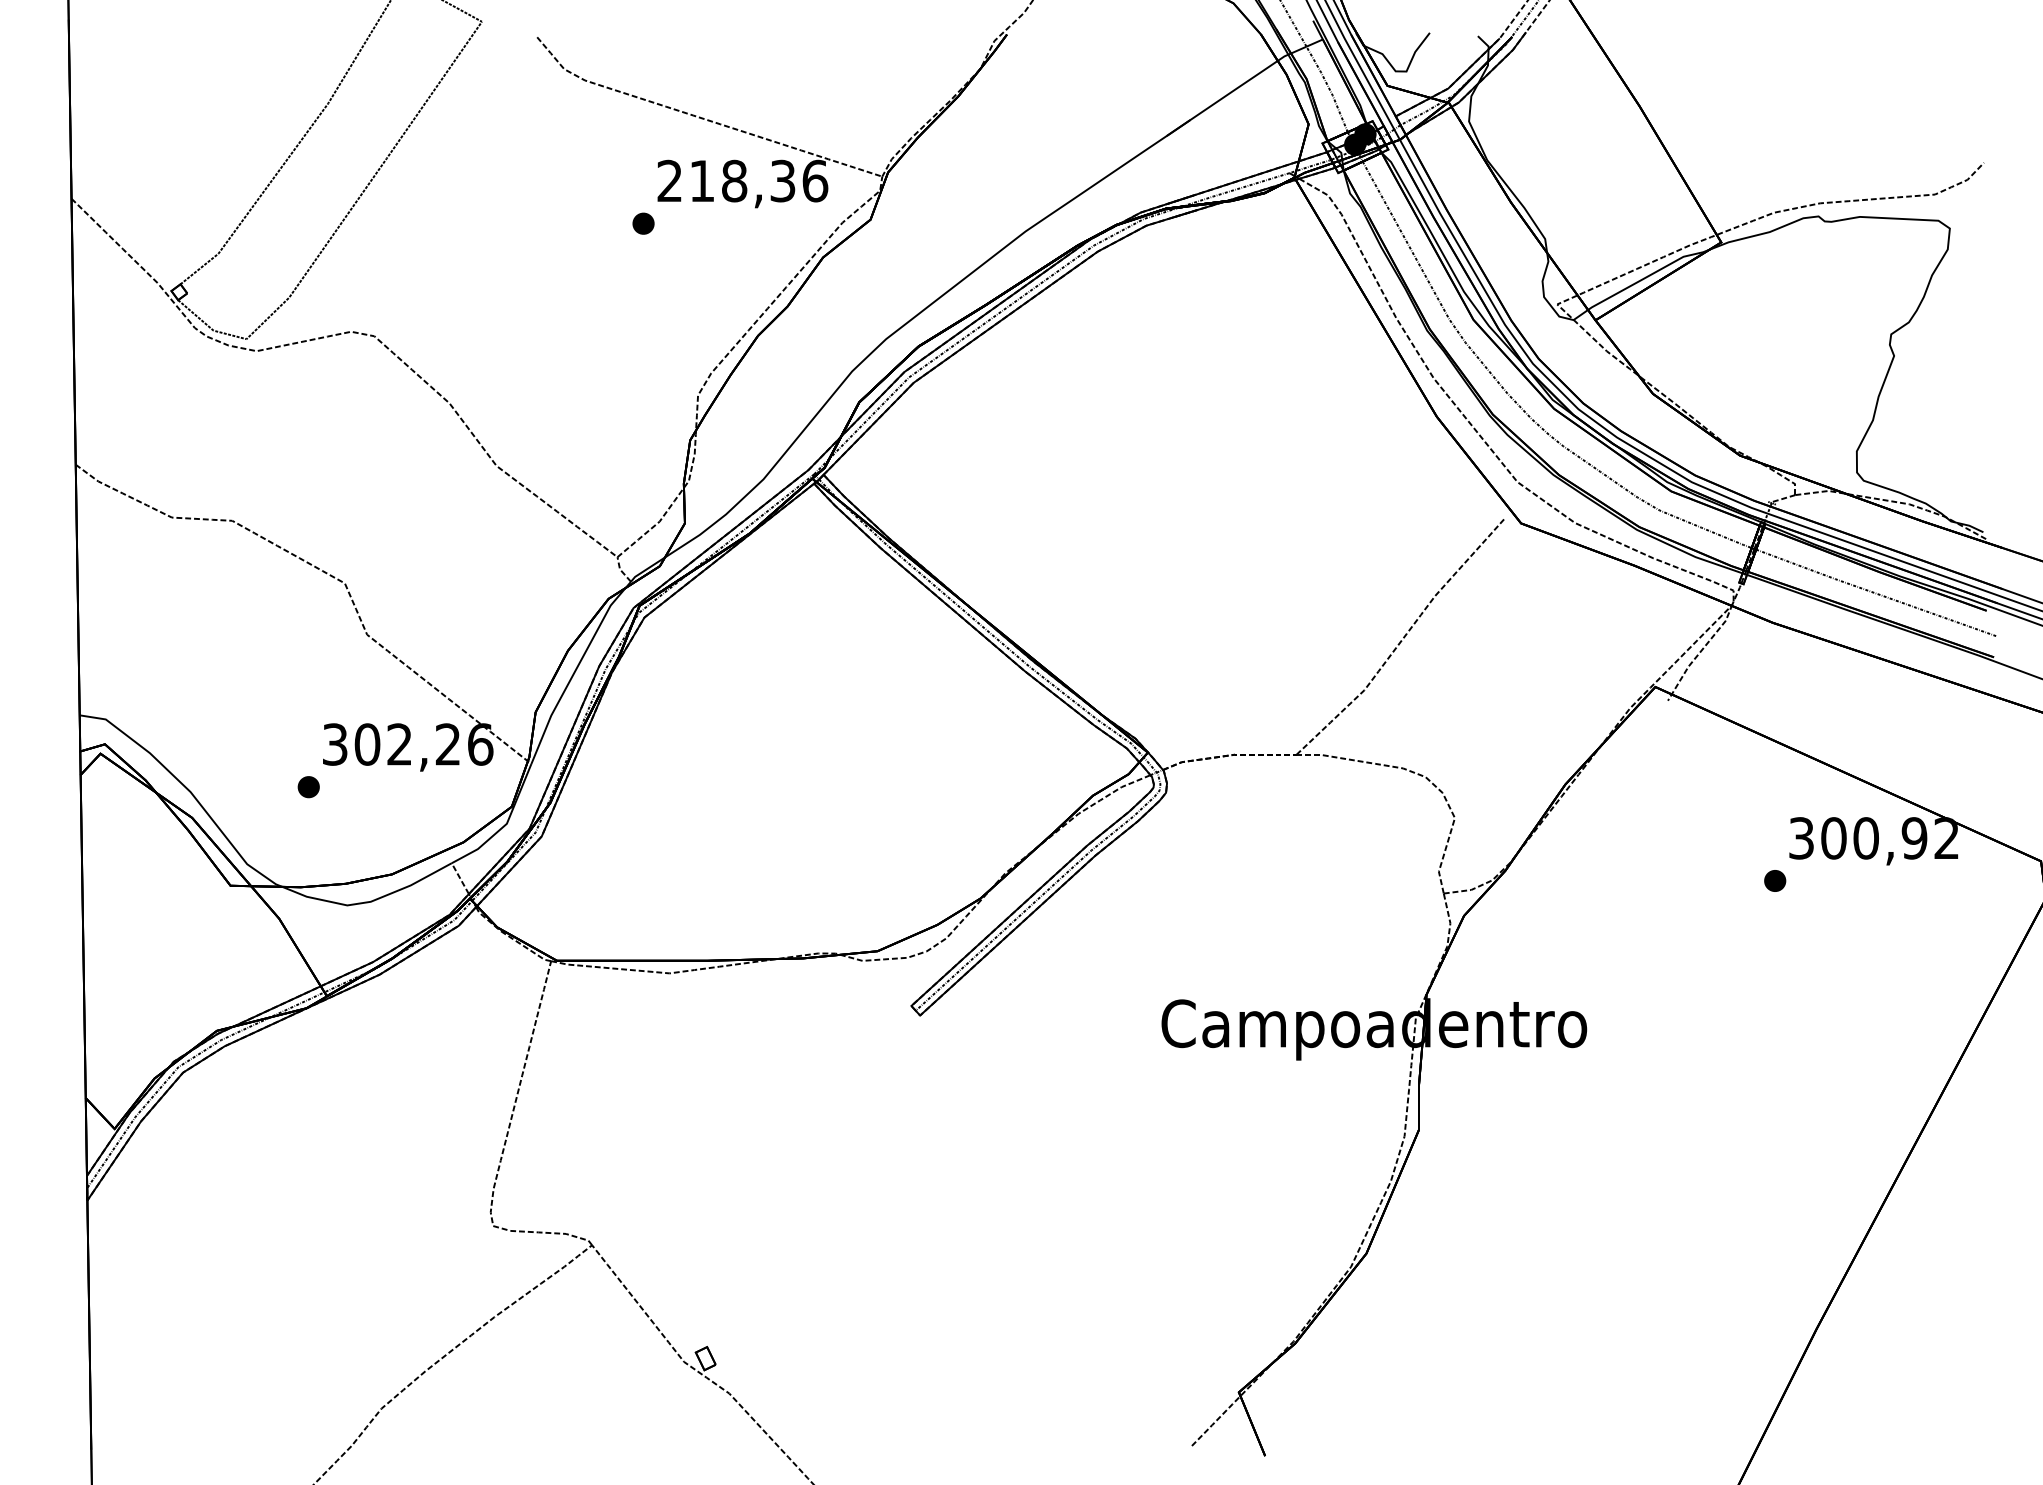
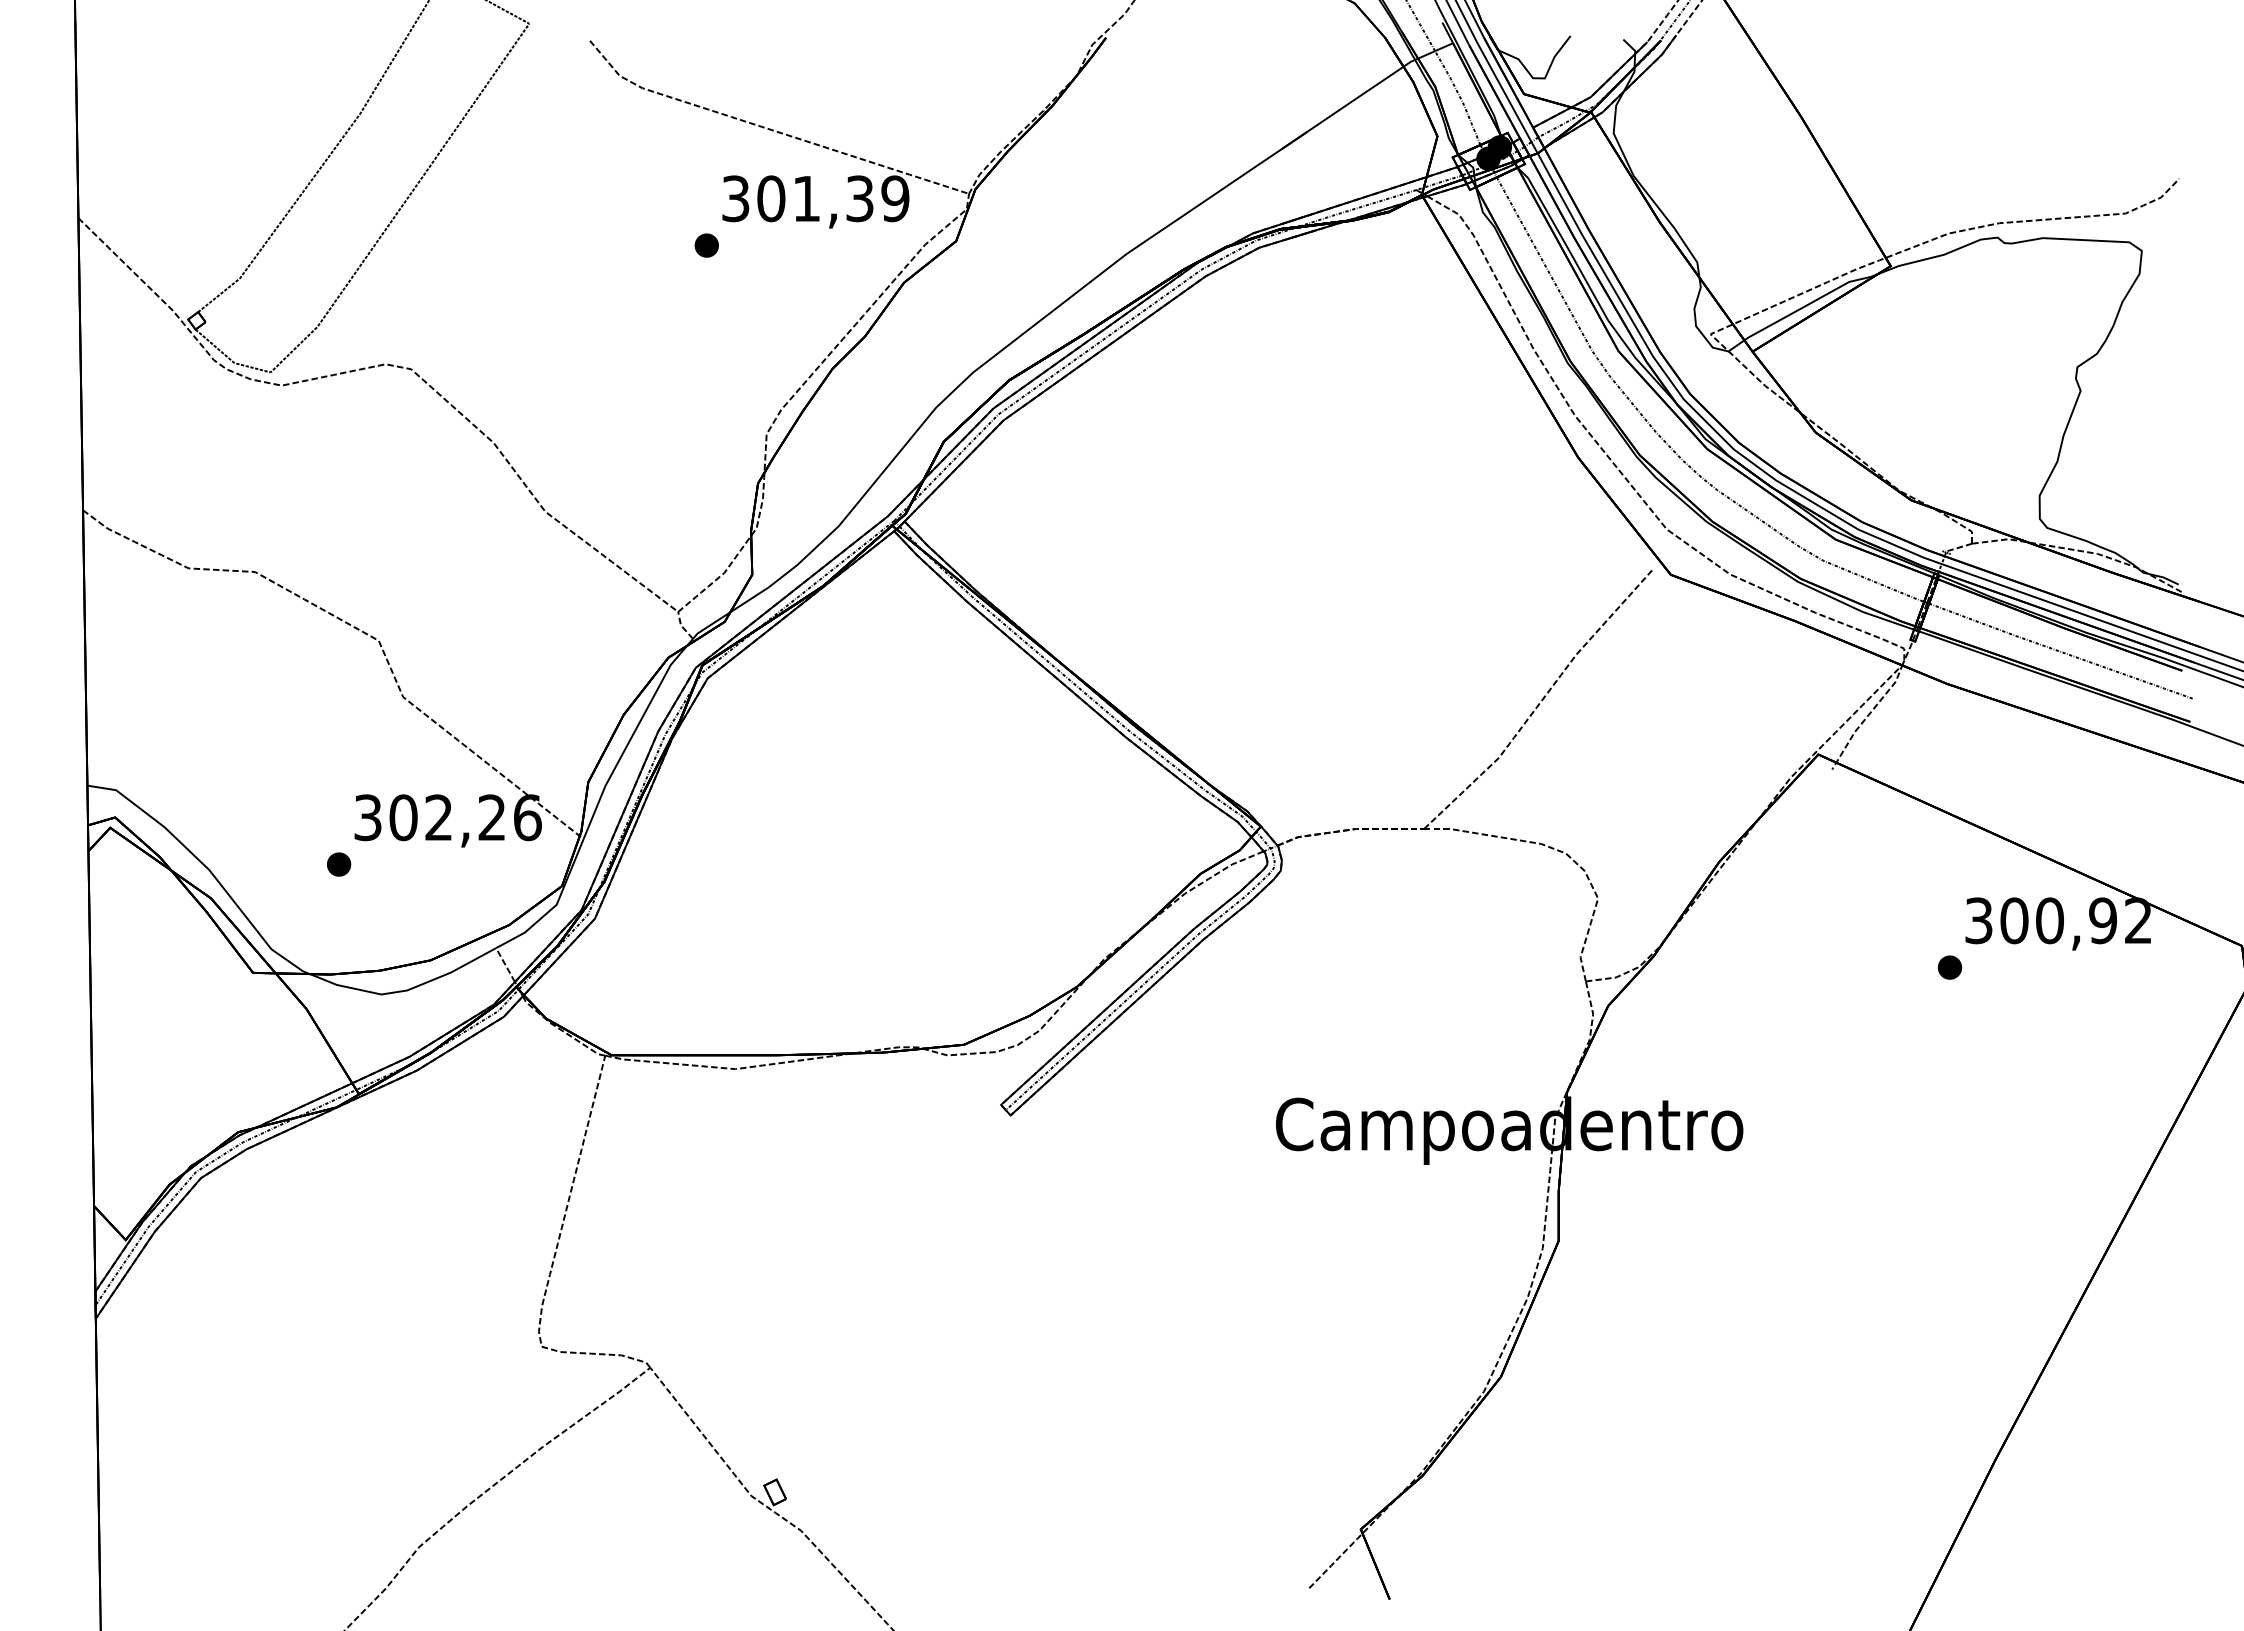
text: (742, 180) -> (815, 198), 218,36 -> 301,39

